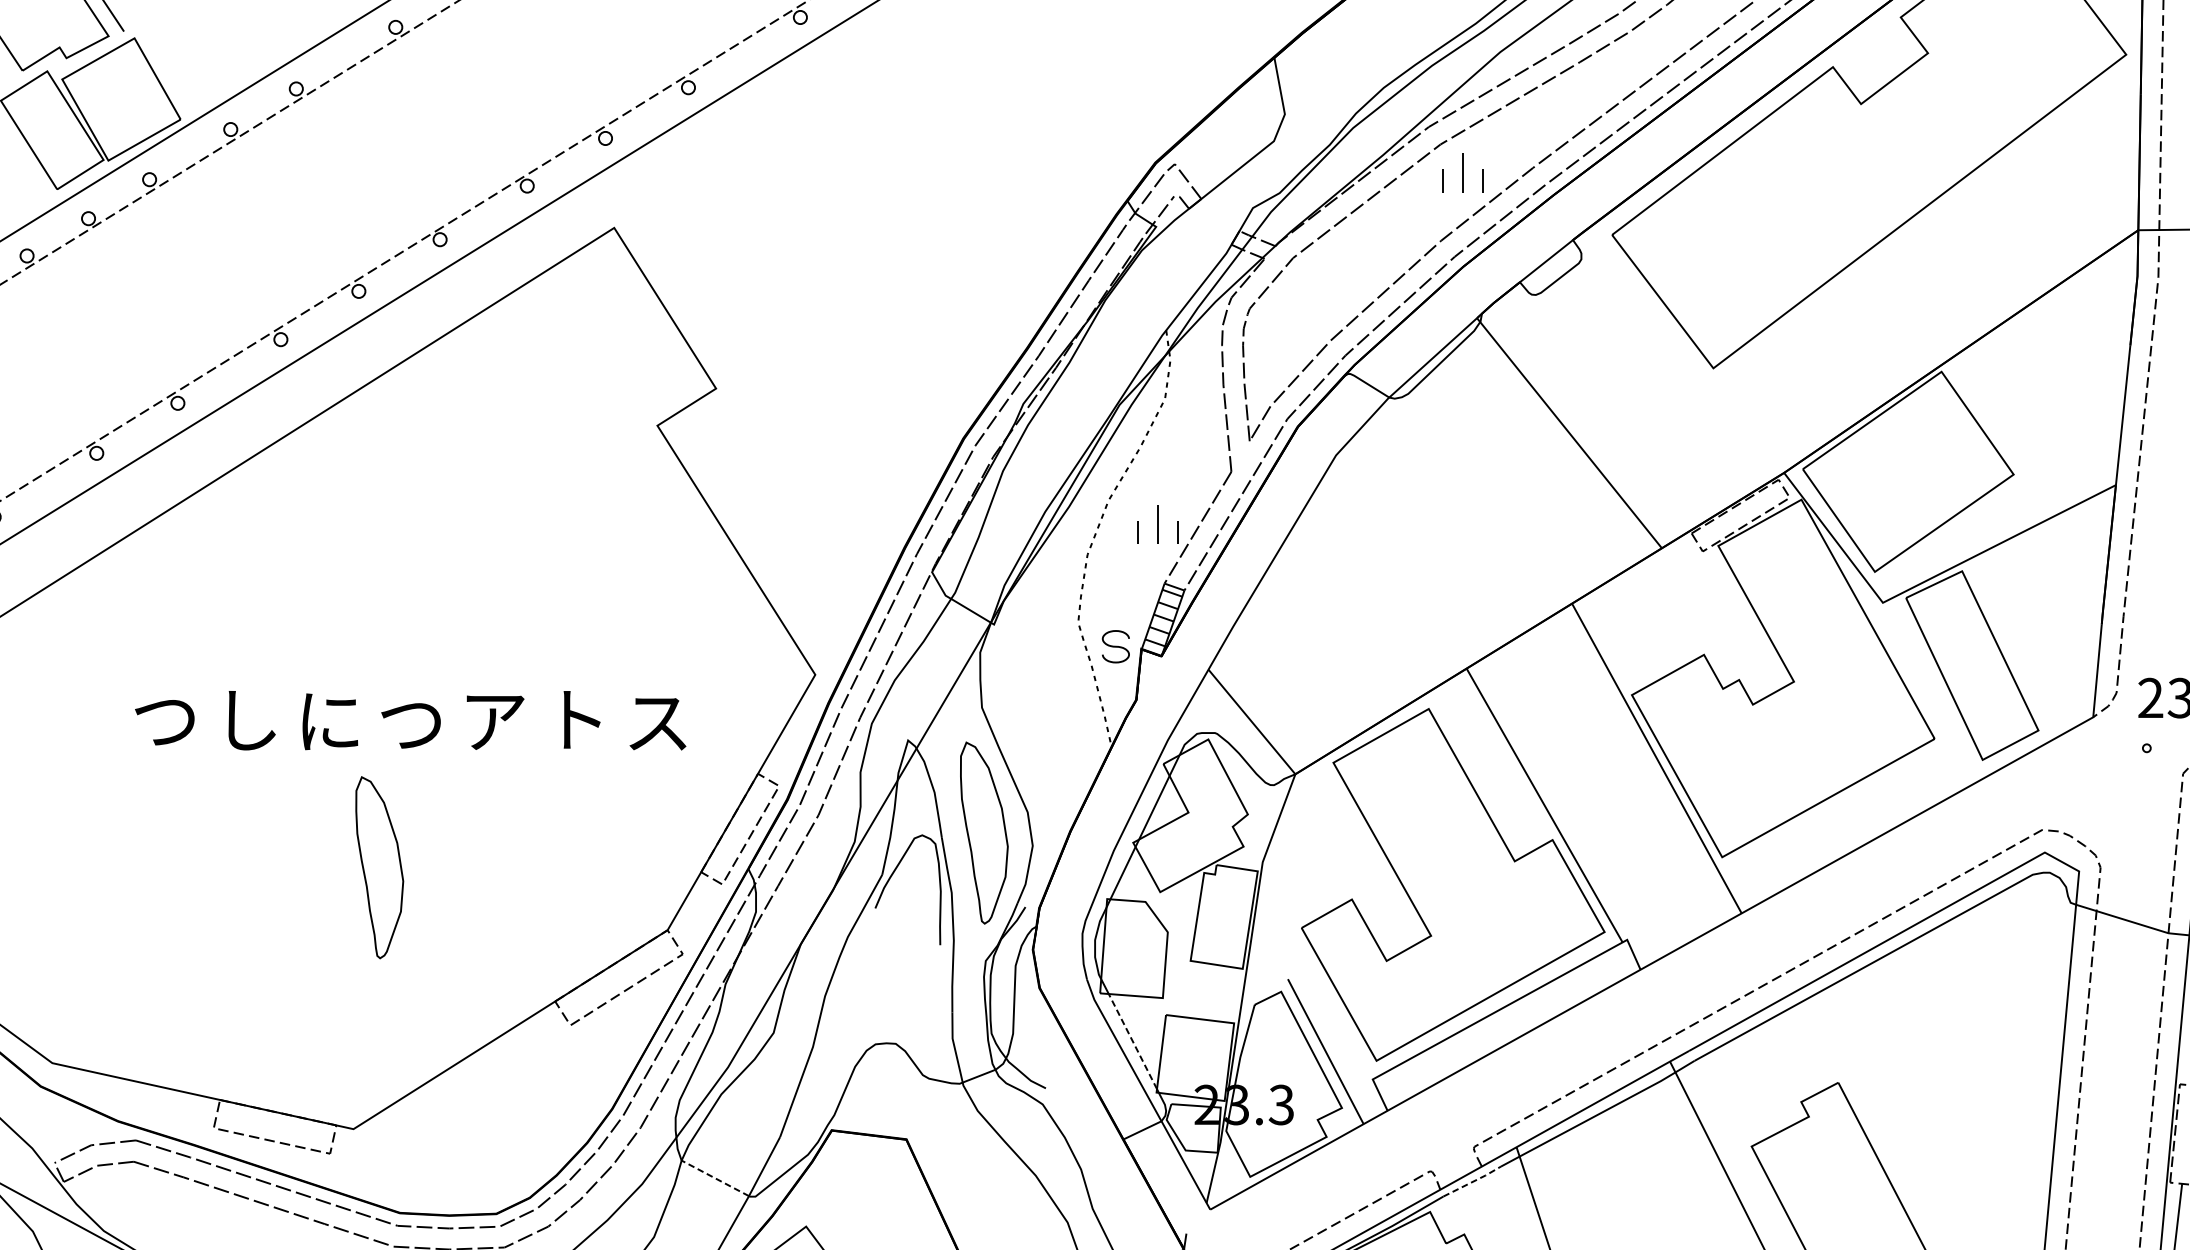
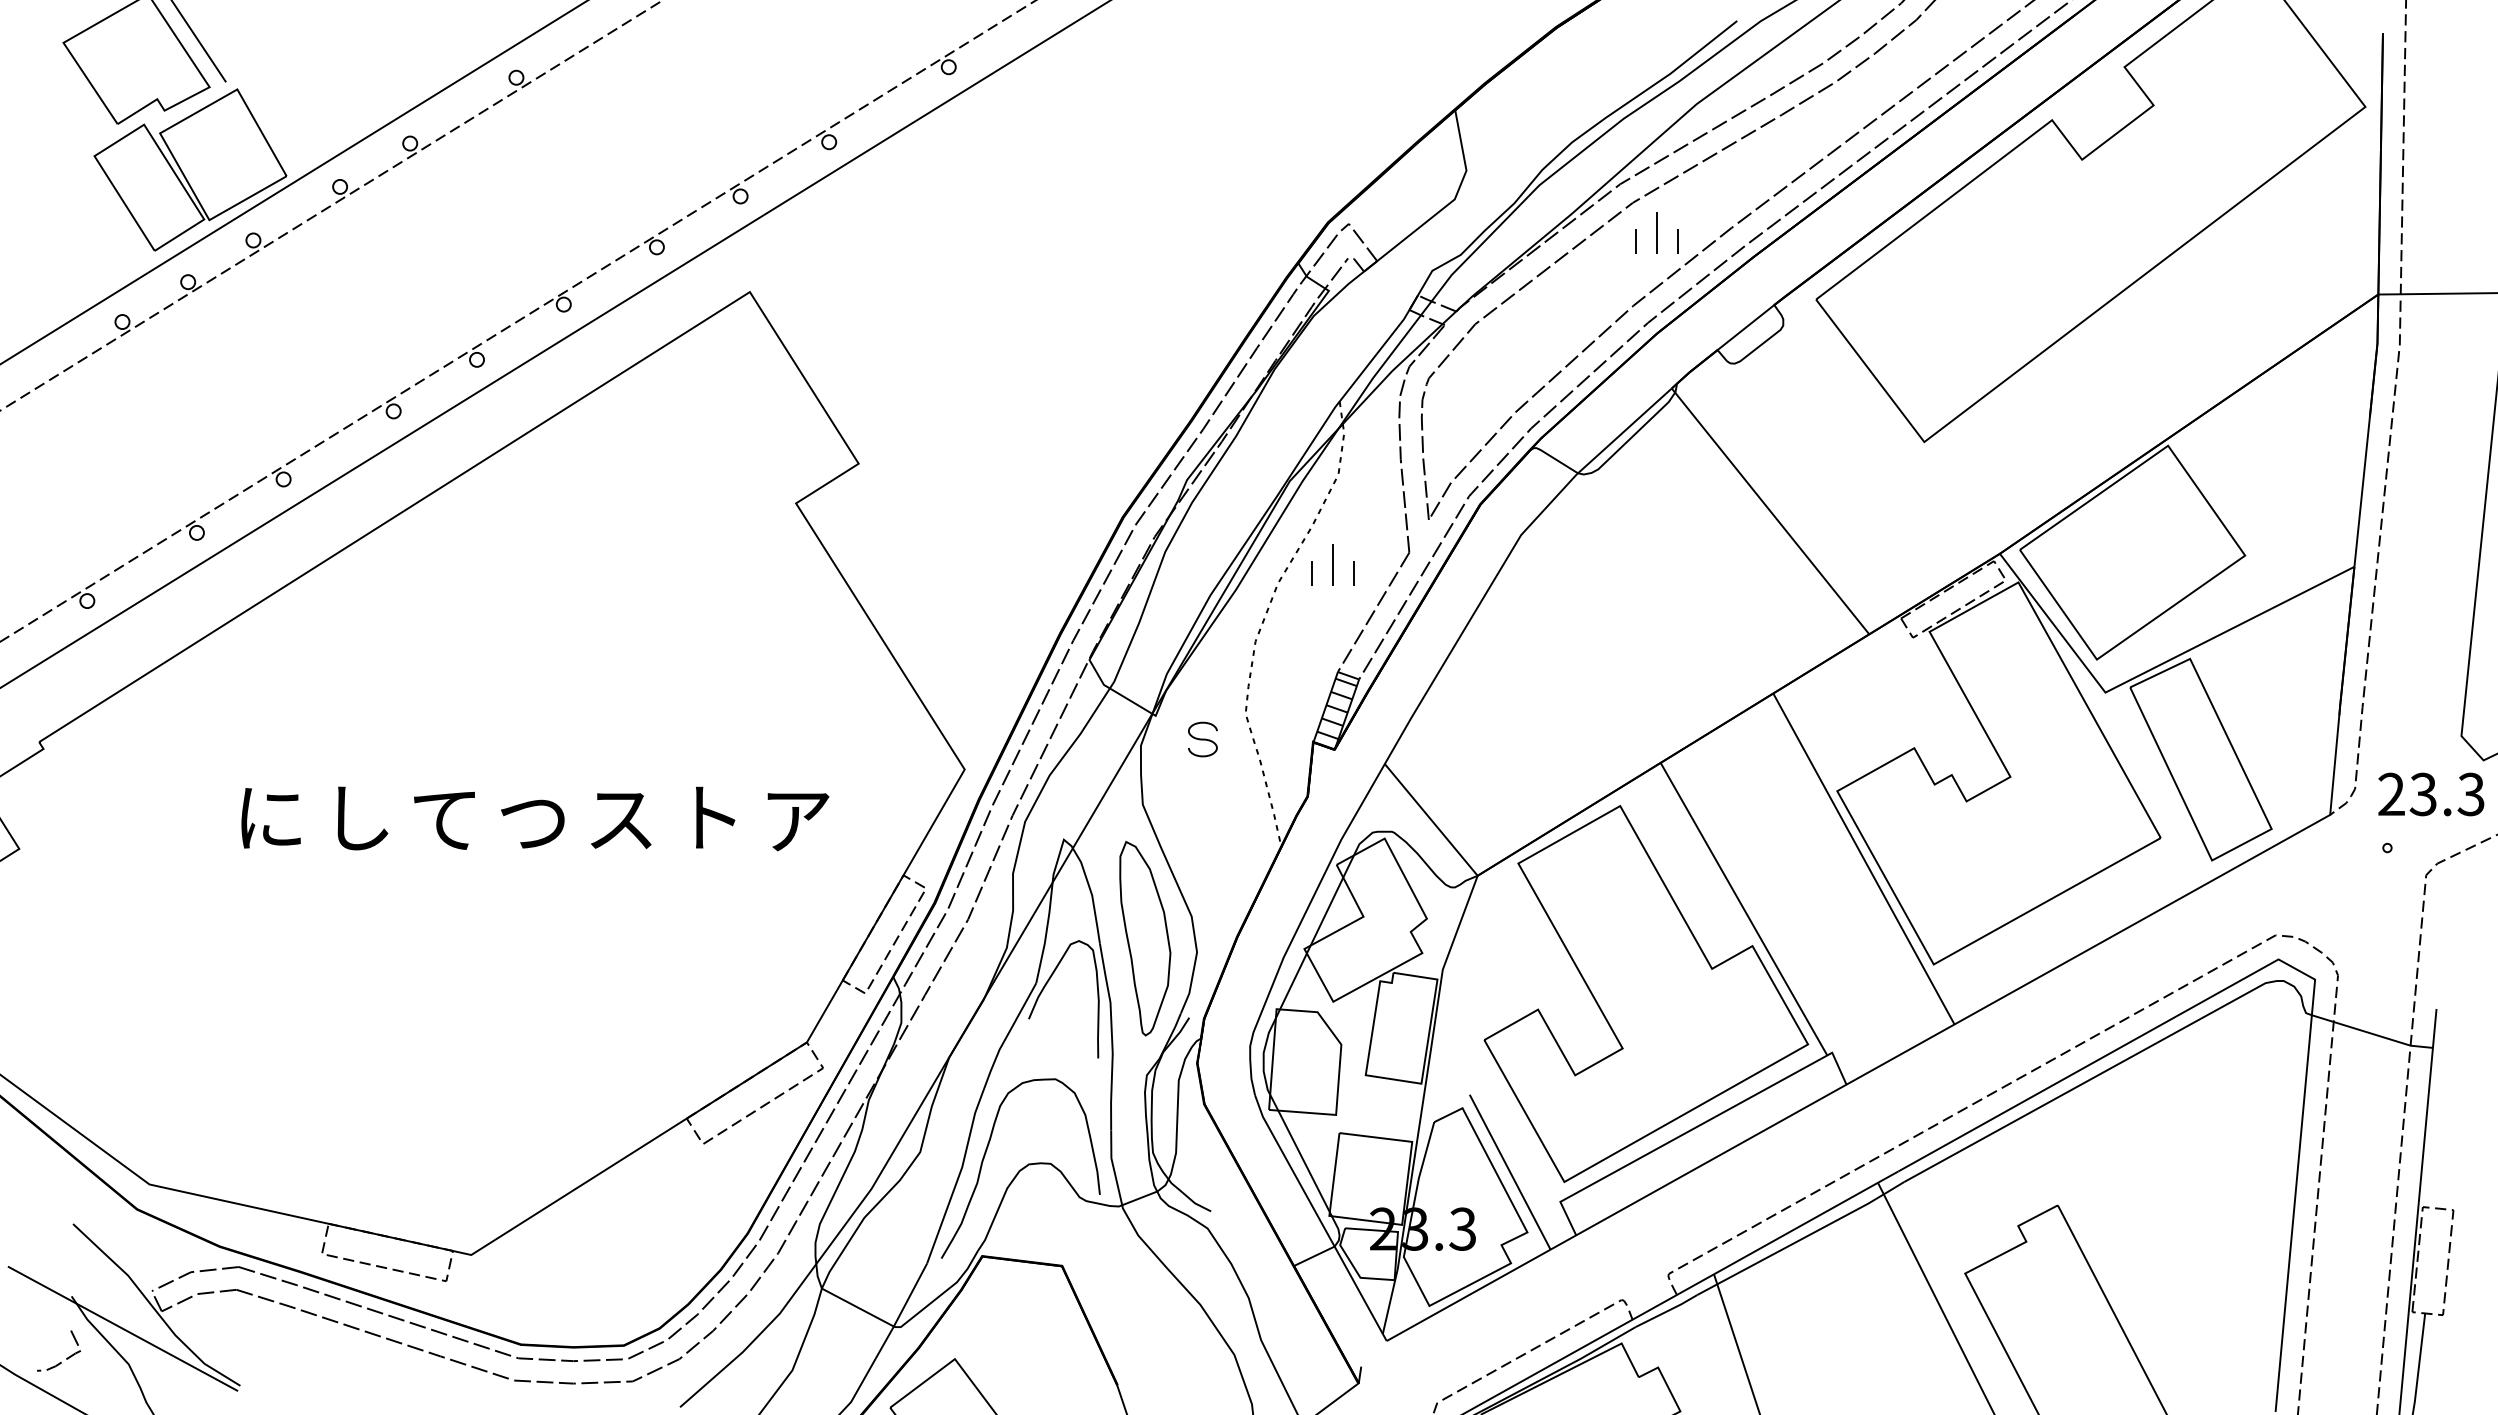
part: (1157, 524) -> (1332, 564), moved
part: (1115, 646) -> (1202, 739), moved
text: (164, 720) -> (269, 818), つ -> に
text: (329, 721) -> (445, 819), に -> て
text: (495, 722) -> (622, 820), ア -> ス
text: (658, 724) -> (797, 822), ス -> ア
part: (379, 867) -> (499, 975), removed
curve: (834, 1036) -> (985, 1156), added
line: (1133, 1041) -> (1304, 1161), dashed -> solid
line: (714, 1178) -> (857, 1307), dashed -> solid
line: (1473, 1182) -> (1667, 1311), dashed -> solid

